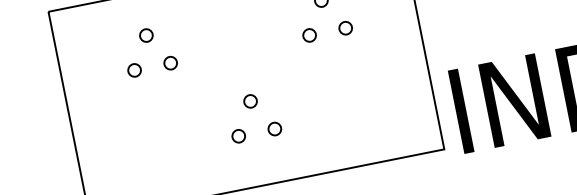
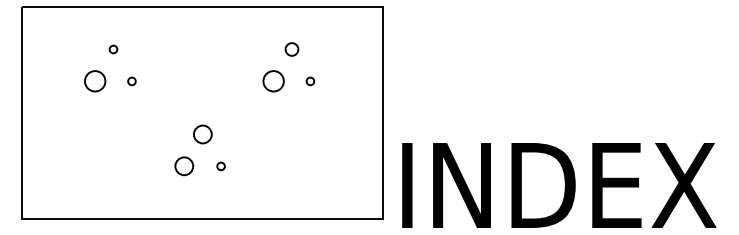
circle: (345, 28) -> (310, 81), size x0.6
circle: (146, 35) -> (113, 49), size x0.6
circle: (309, 35) -> (273, 81), size x1.6
circle: (170, 63) -> (131, 81), size x0.6
circle: (134, 70) -> (94, 81), size x1.6
circle: (250, 101) -> (202, 134), size x1.4
circle: (274, 129) -> (220, 166), size x0.6
circle: (238, 136) -> (184, 166), size x1.4

